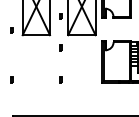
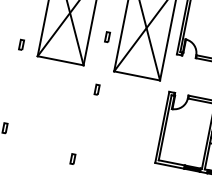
part: (60, 79) -> (73, 157), moved

